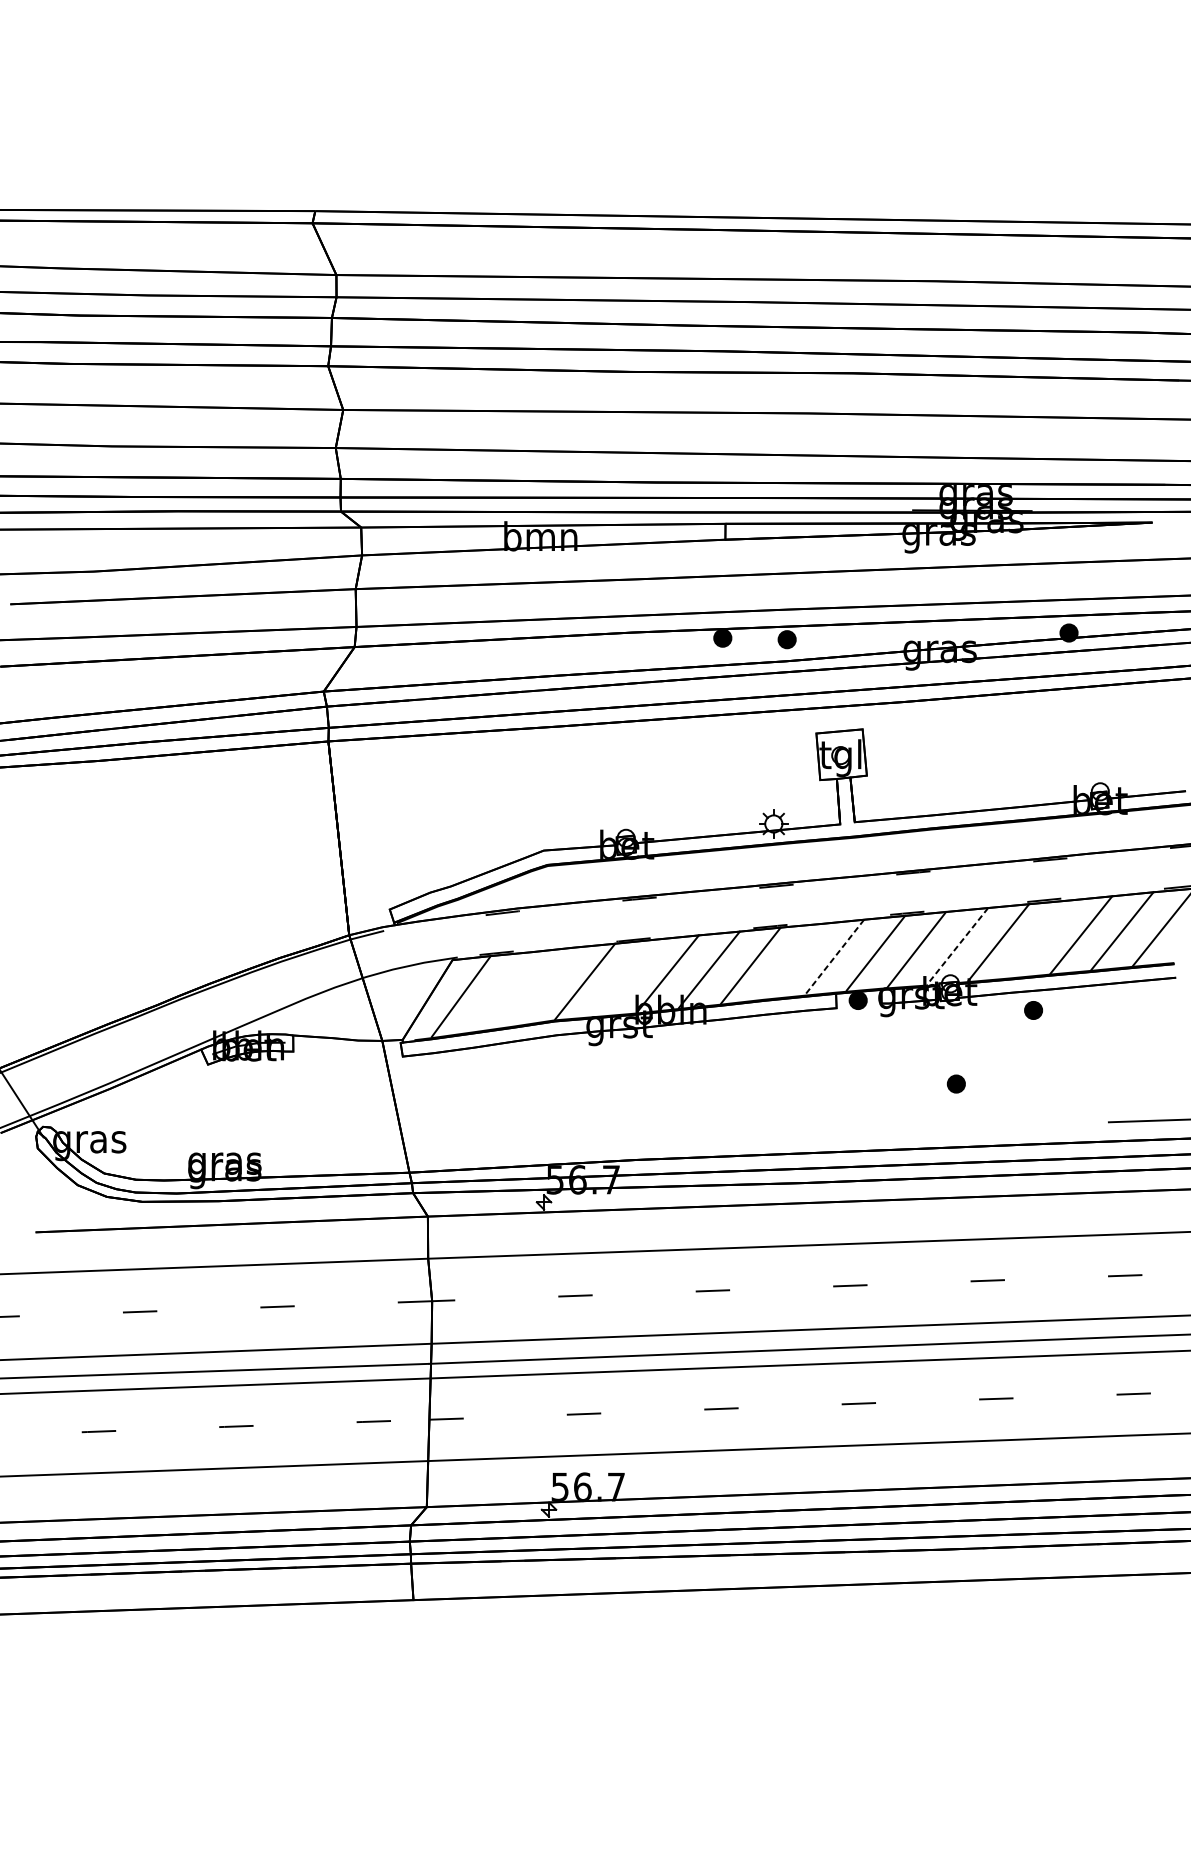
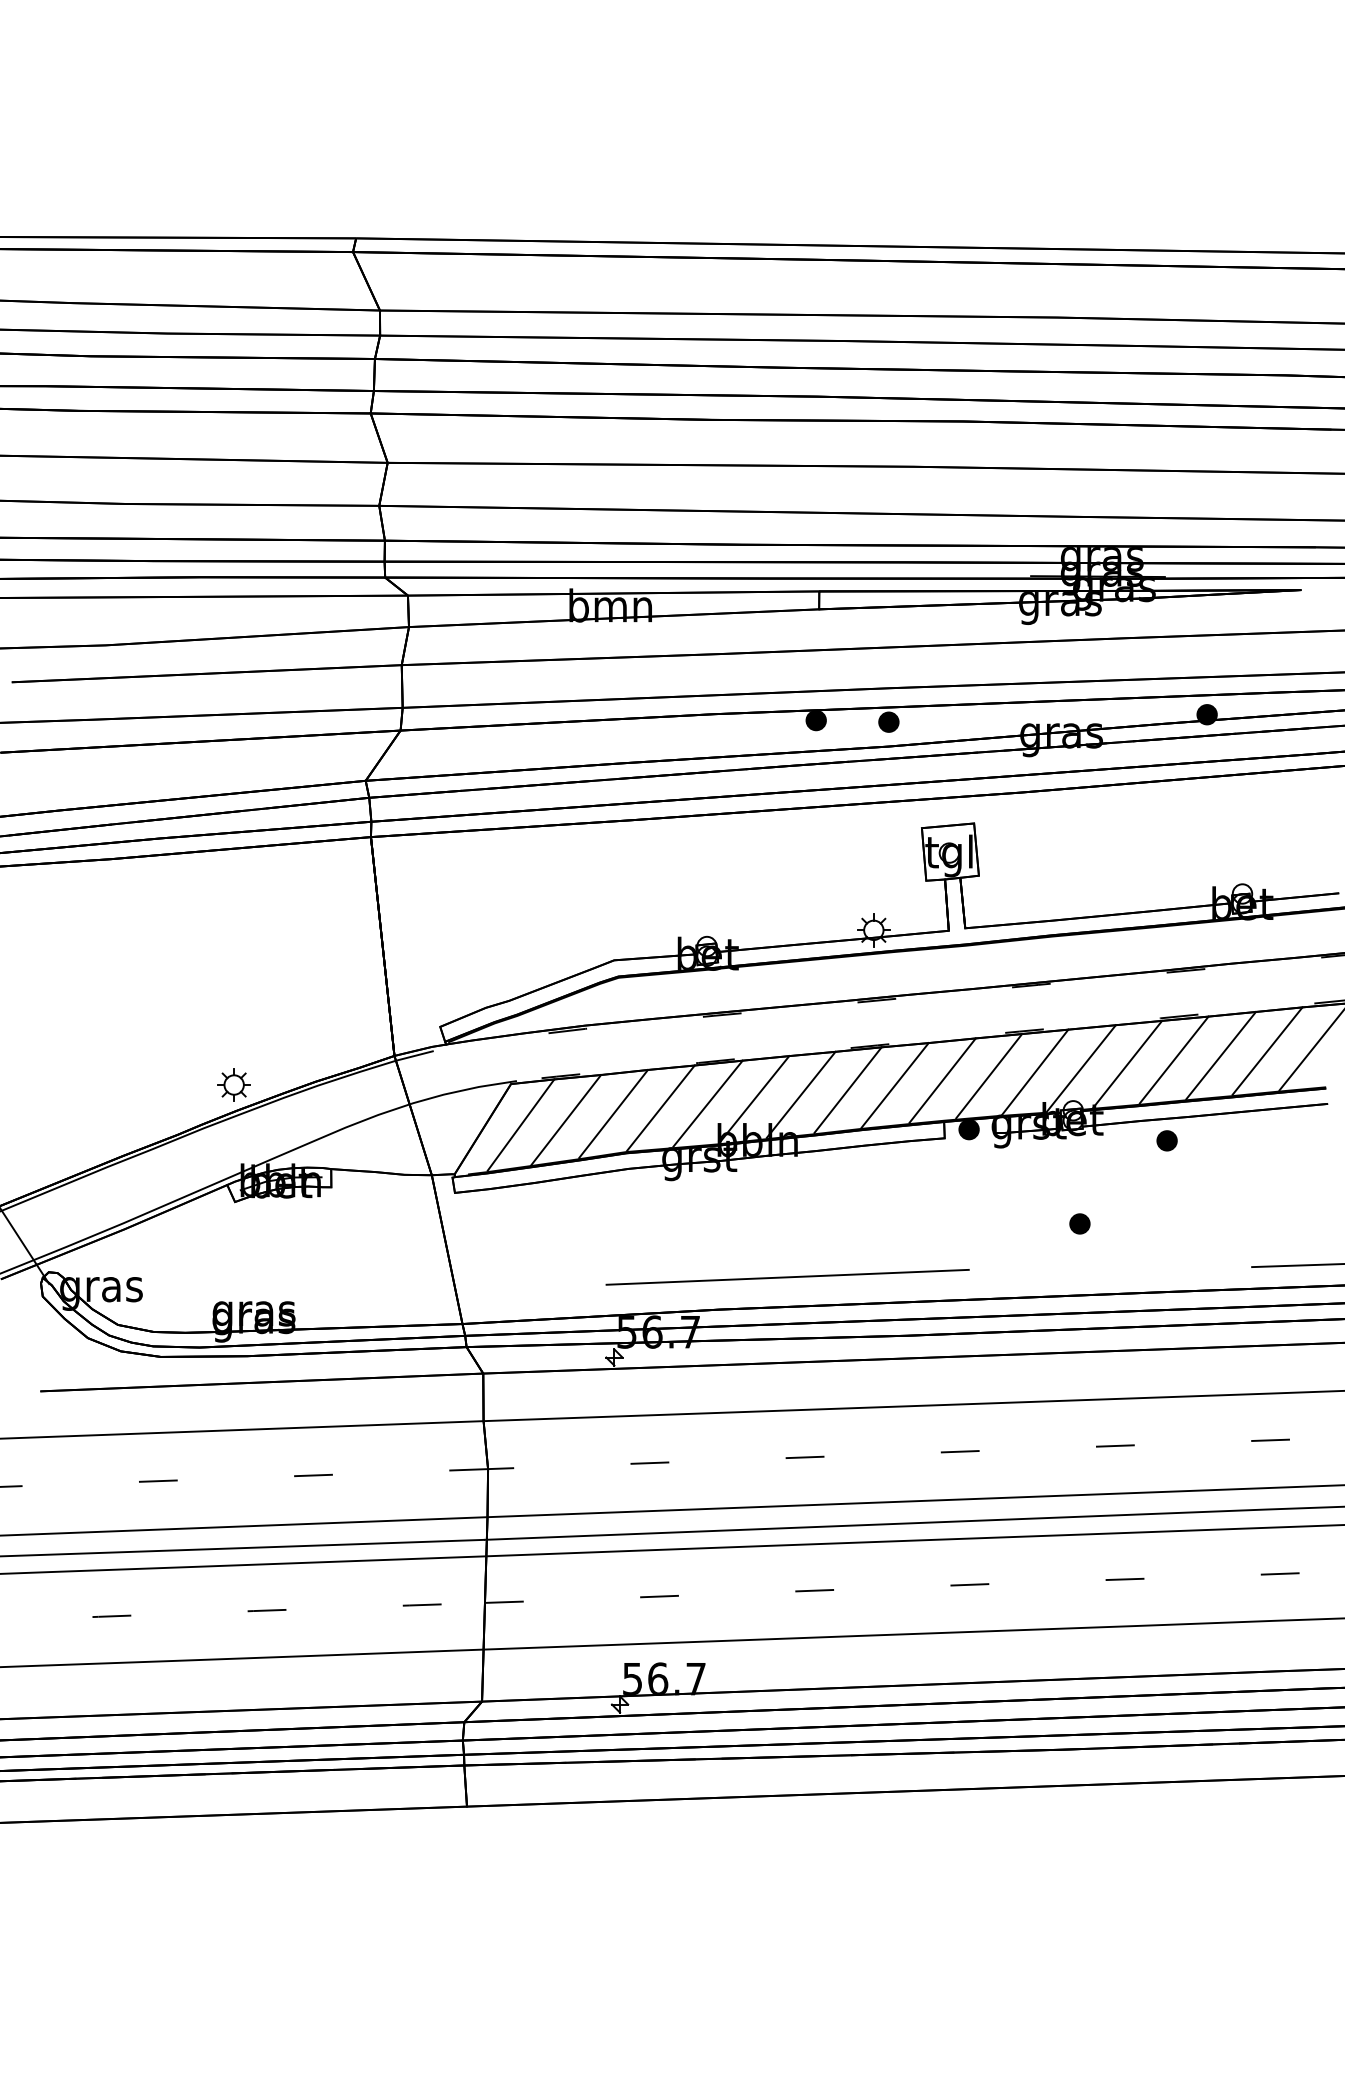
line: (1039, 938) -> (1173, 1059), added
line: (957, 946) -> (1081, 1068), dashed -> solid
line: (834, 957) -> (942, 1080), dashed -> solid
part: (206, 960) -> (233, 1084), added
line: (792, 961) -> (894, 1085), added
line: (626, 977) -> (707, 1103), added
line: (543, 986) -> (613, 1113), added
line: (501, 992) -> (566, 1120), added
line: (697, 1131) -> (787, 1277), added

